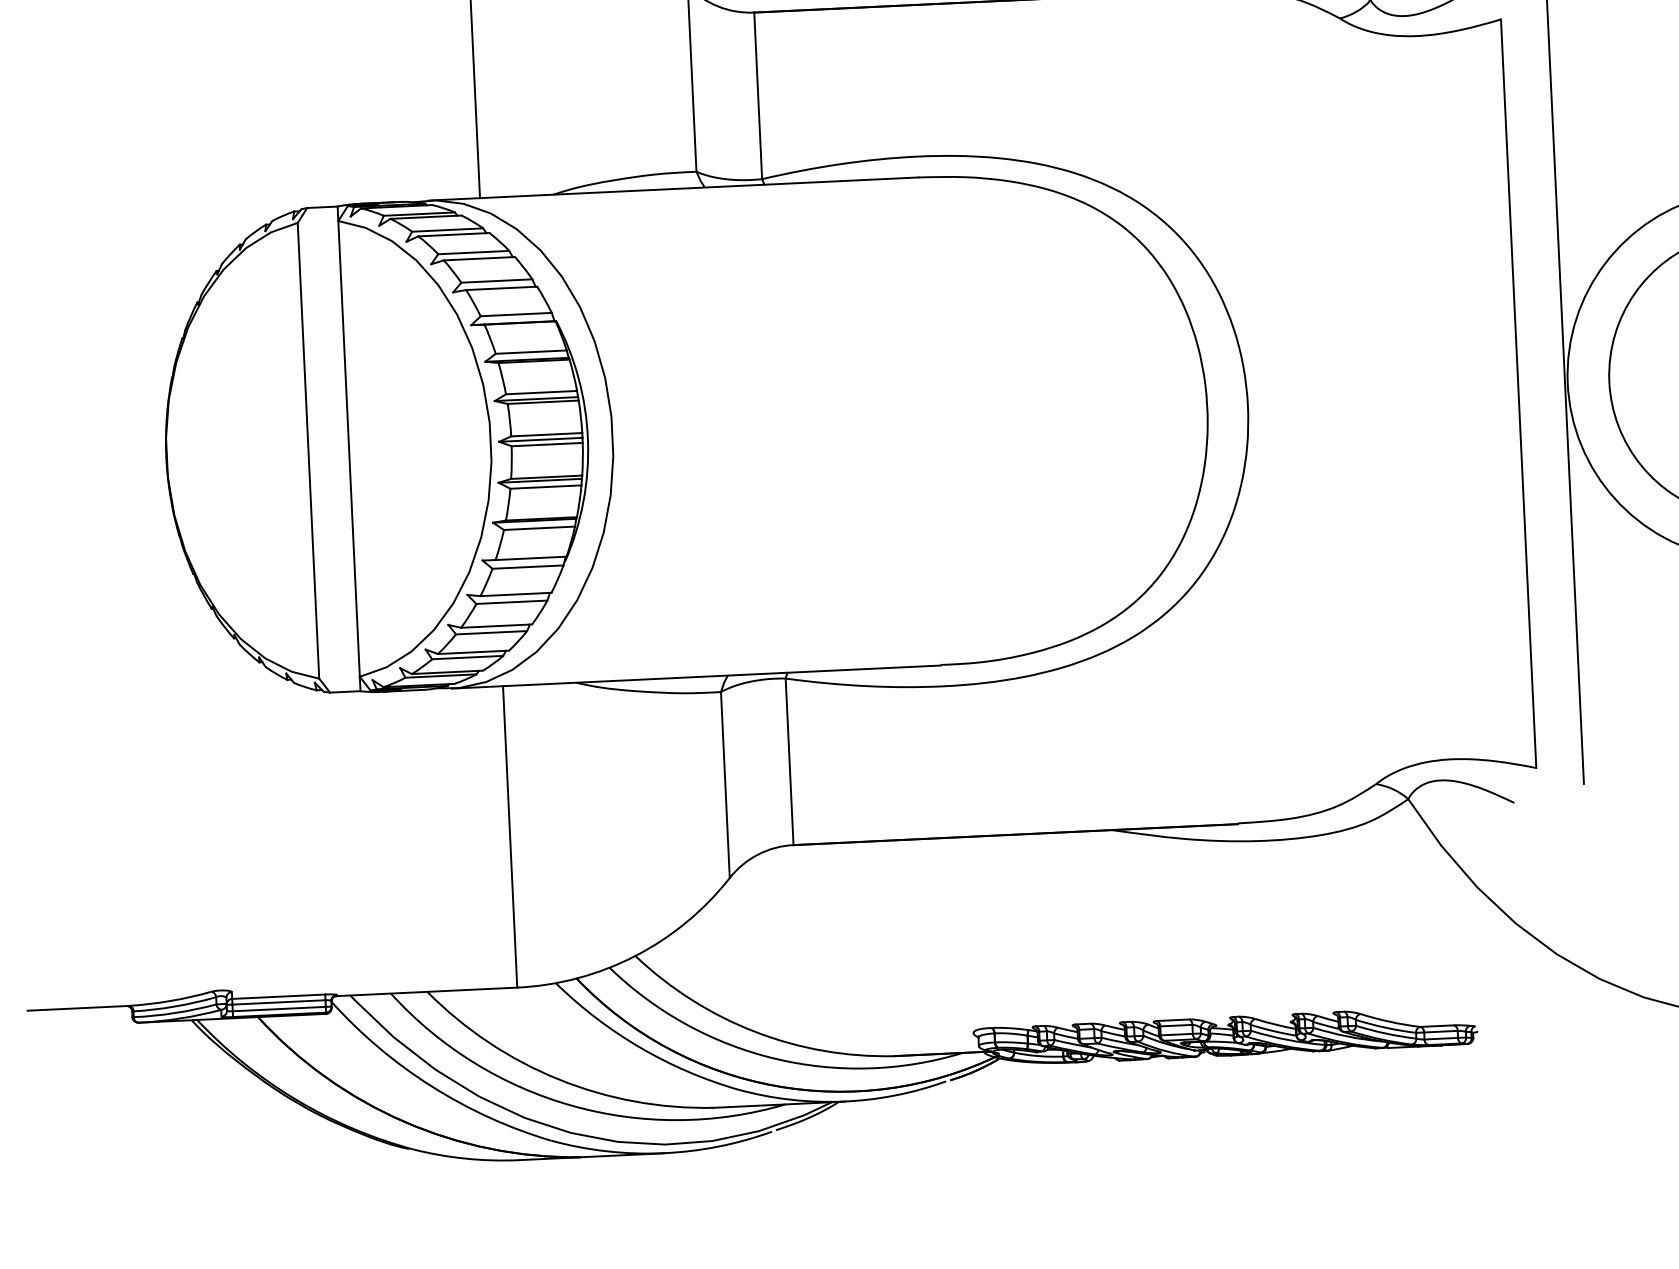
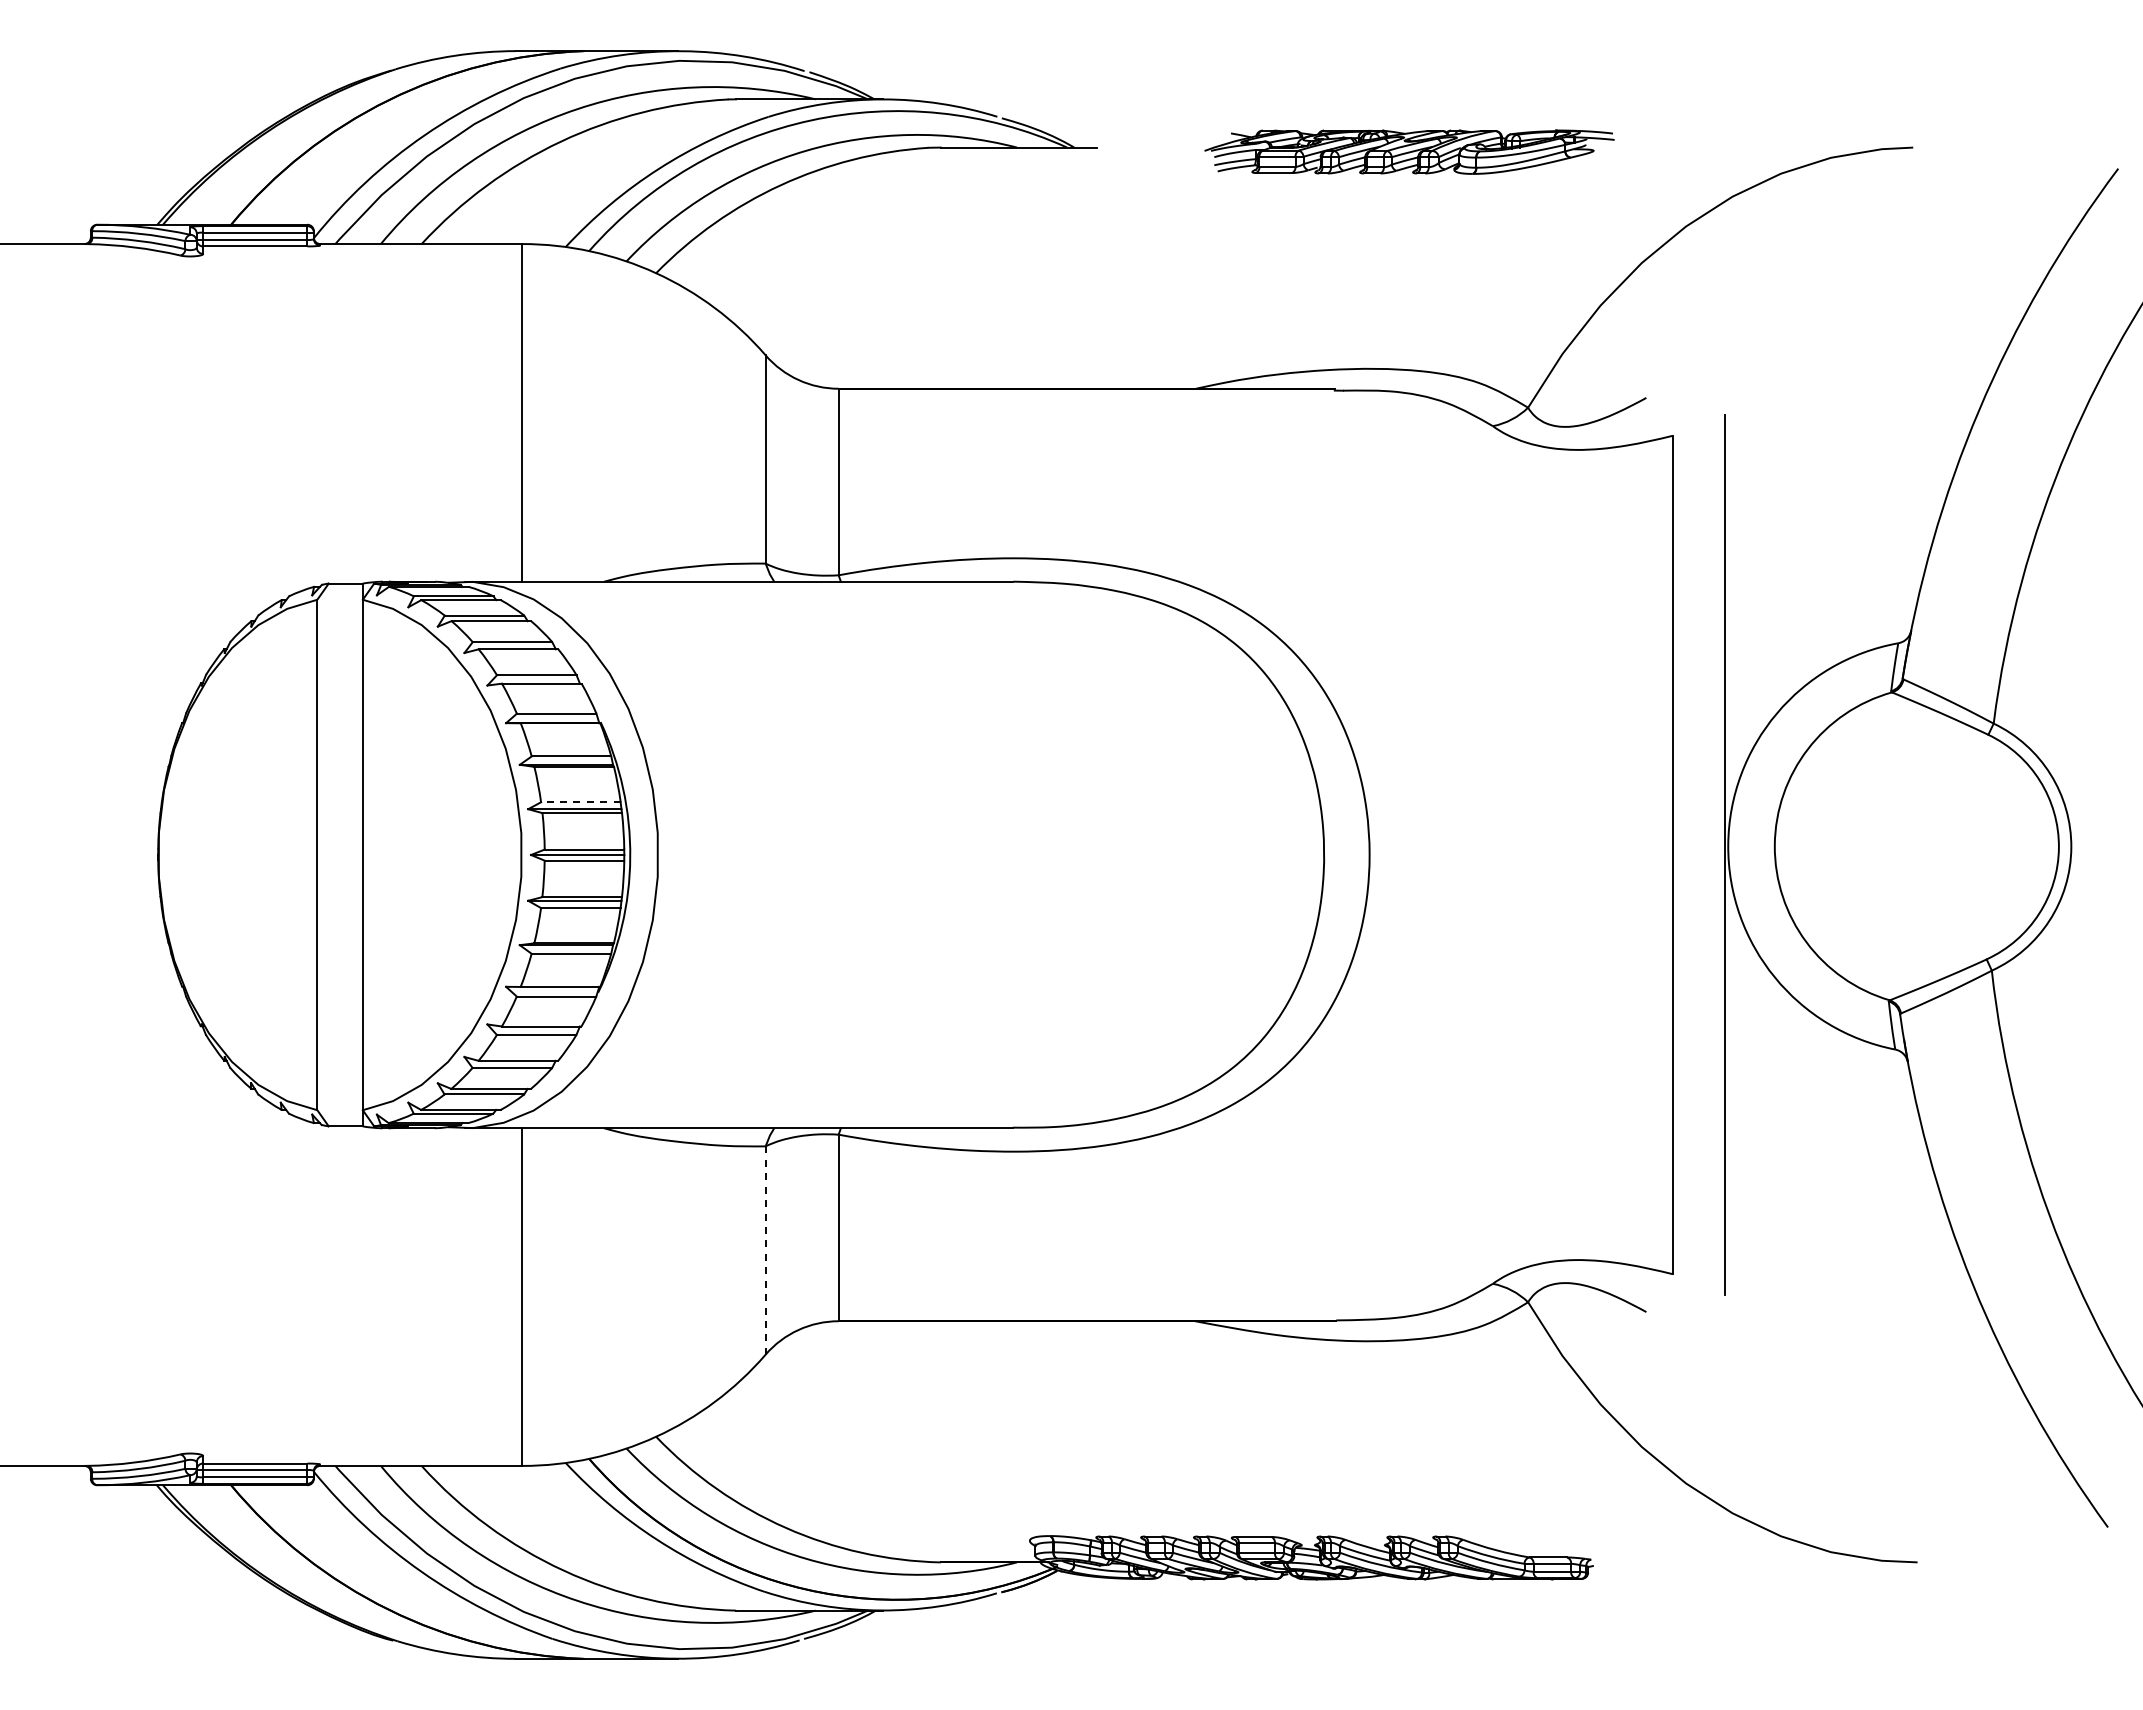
line: (541, 392) -> (580, 802), solid -> dashed
line: (725, 785) -> (765, 1250), solid -> dashed

